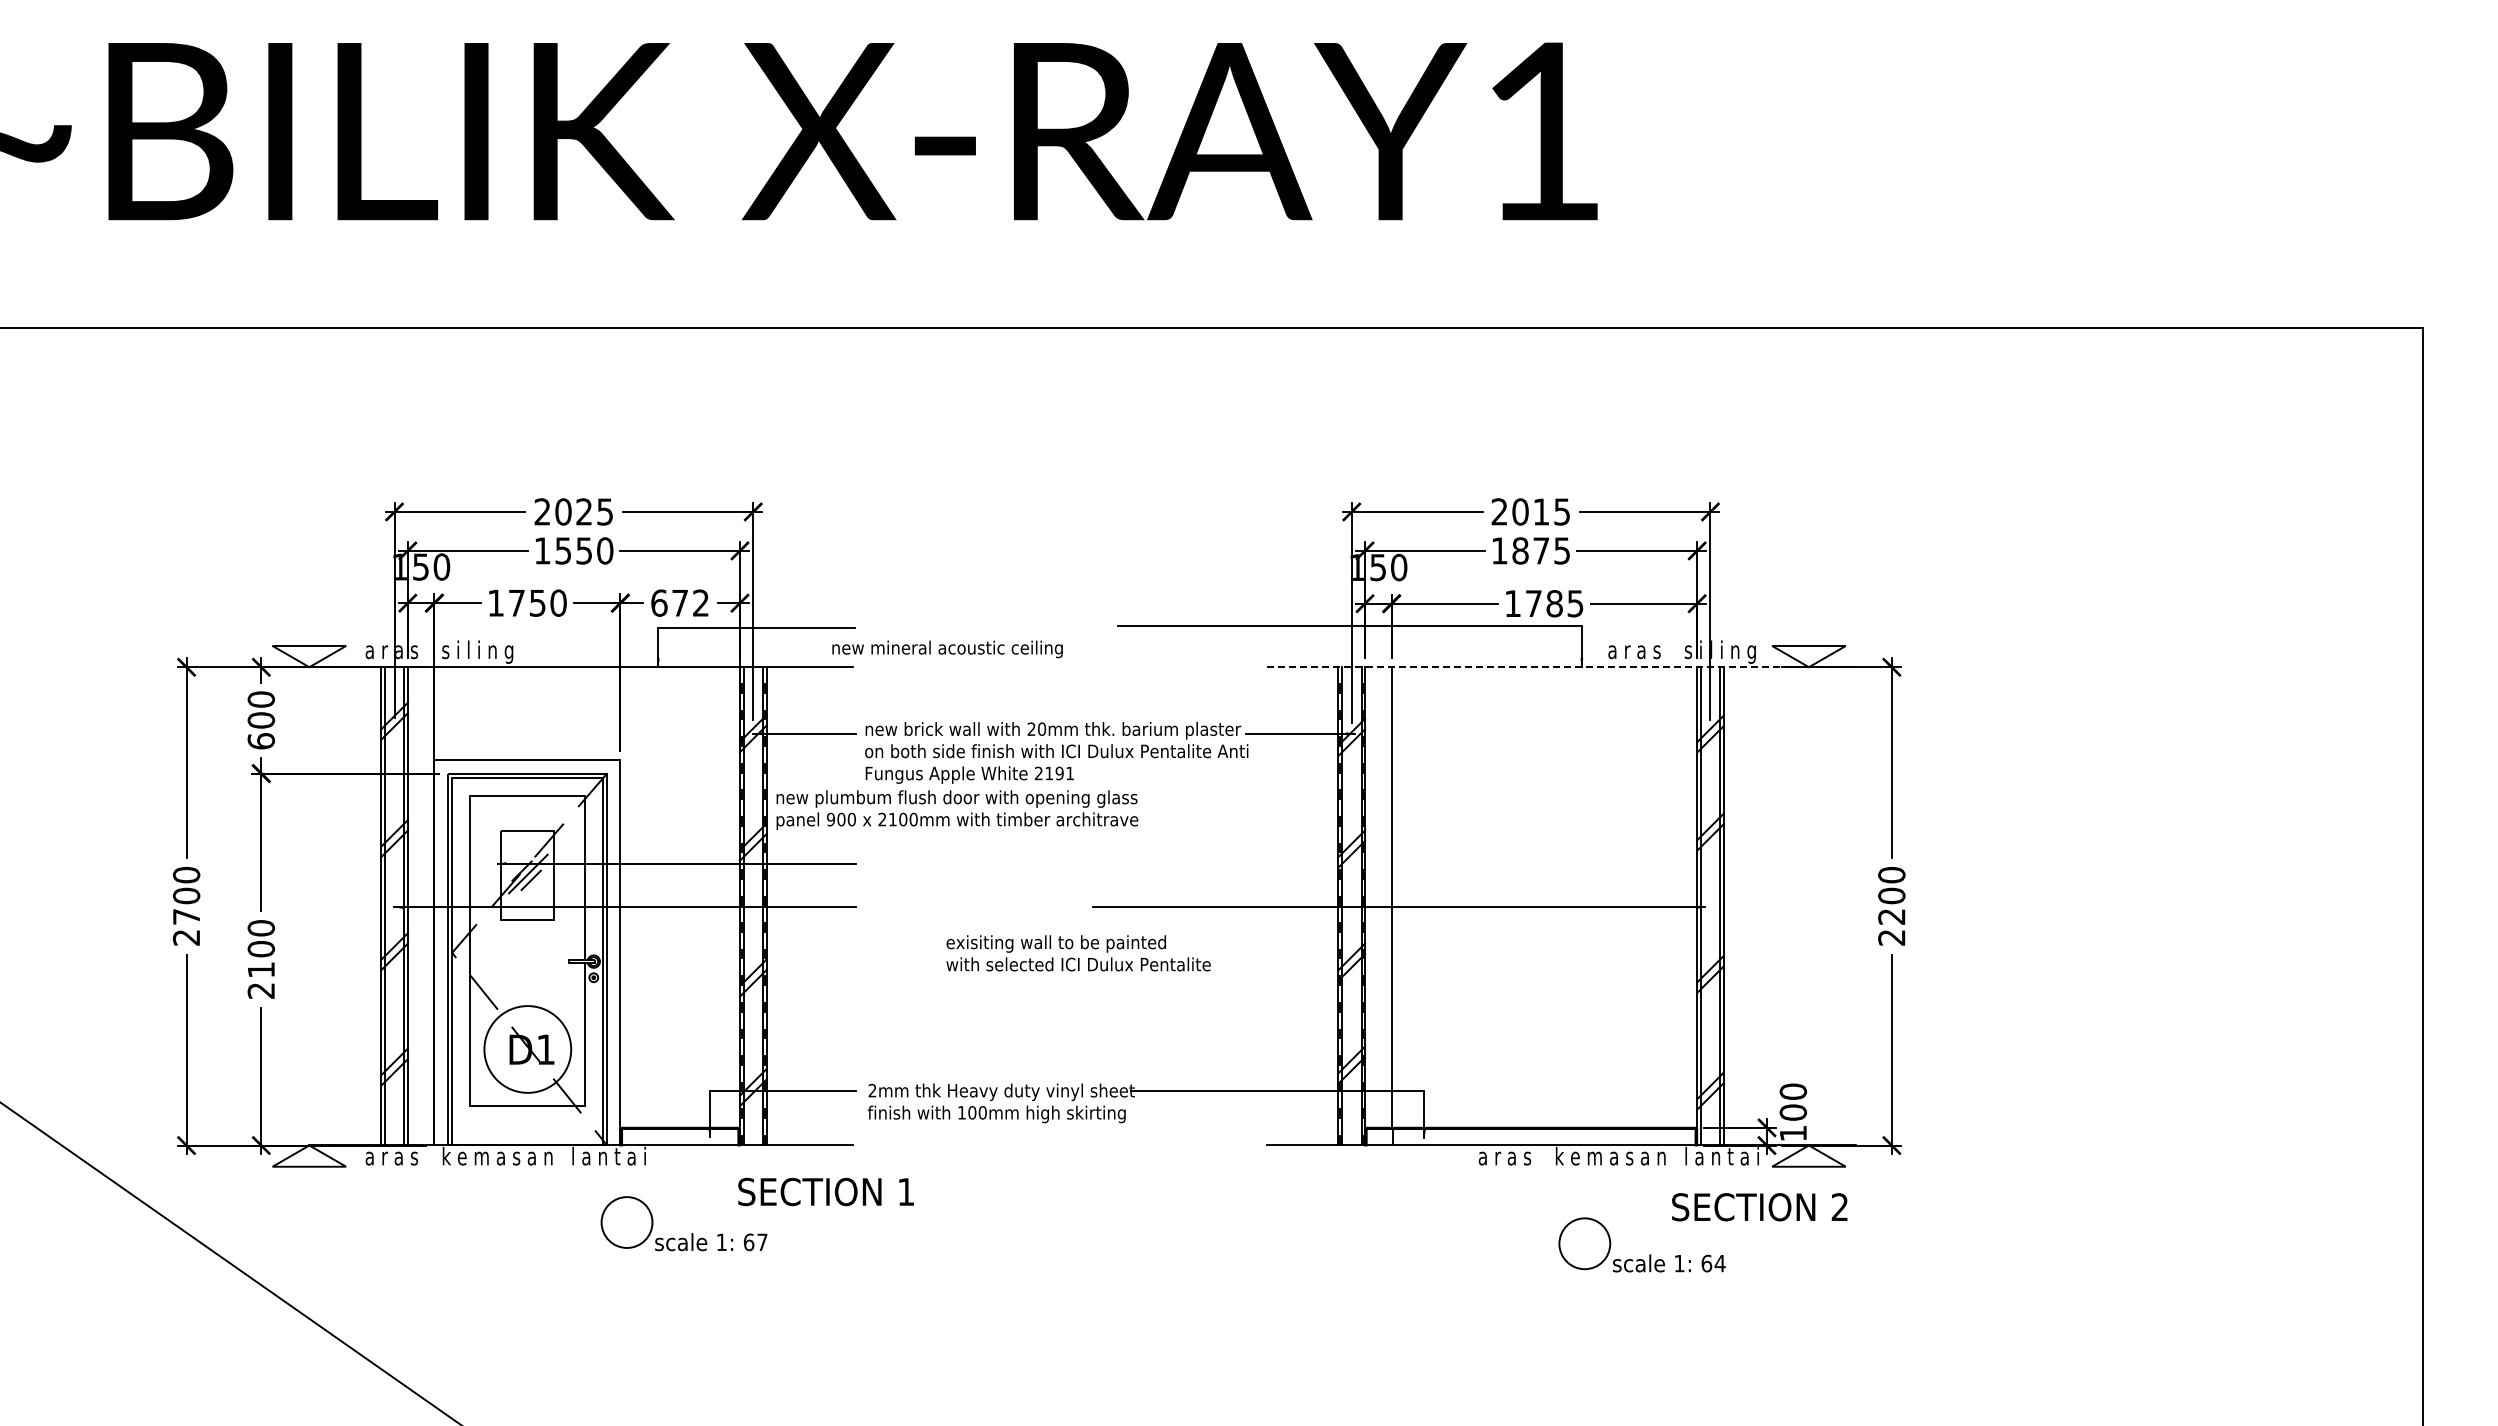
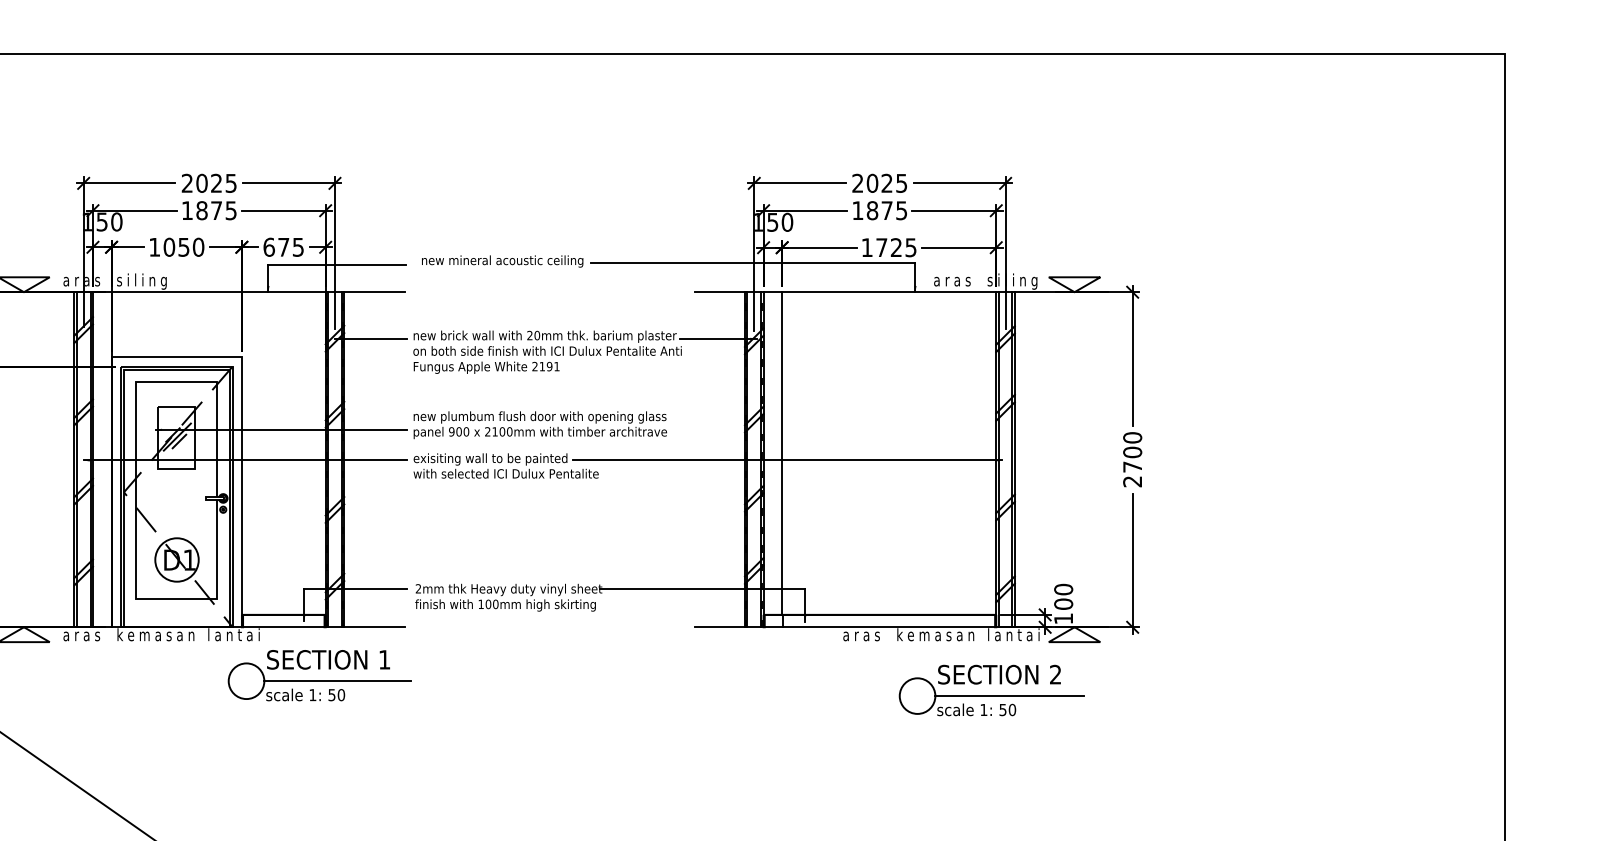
text: (1540, 511) -> (886, 183), 2015 -> 2025
text: (584, 550) -> (216, 210), 1550 -> 1875
text: (516, 602) -> (169, 246), 1750 -> 1050
text: (700, 602) -> (298, 246), 672 -> 675
text: (1554, 603) -> (896, 247), 1785 -> 1725
text: (947, 649) -> (502, 261), moved
line: (1561, 667) -> (901, 292), dashed -> solid
text: (957, 809) -> (540, 424), moved
text: (1891, 916) -> (1132, 466), 2200 -> 2700
text: (1078, 953) -> (506, 466), moved
circle: (527, 1049) -> (176, 560), size x0.71
text: (825, 1191) -> (328, 659), moved
text: (1759, 1207) -> (999, 674), moved
line: (756, 1222) -> (337, 681), added
text: (755, 1242) -> (336, 695), 67 -> 50
line: (1716, 1243) -> (1009, 695), added
text: (1713, 1263) -> (1007, 709), 64 -> 50

